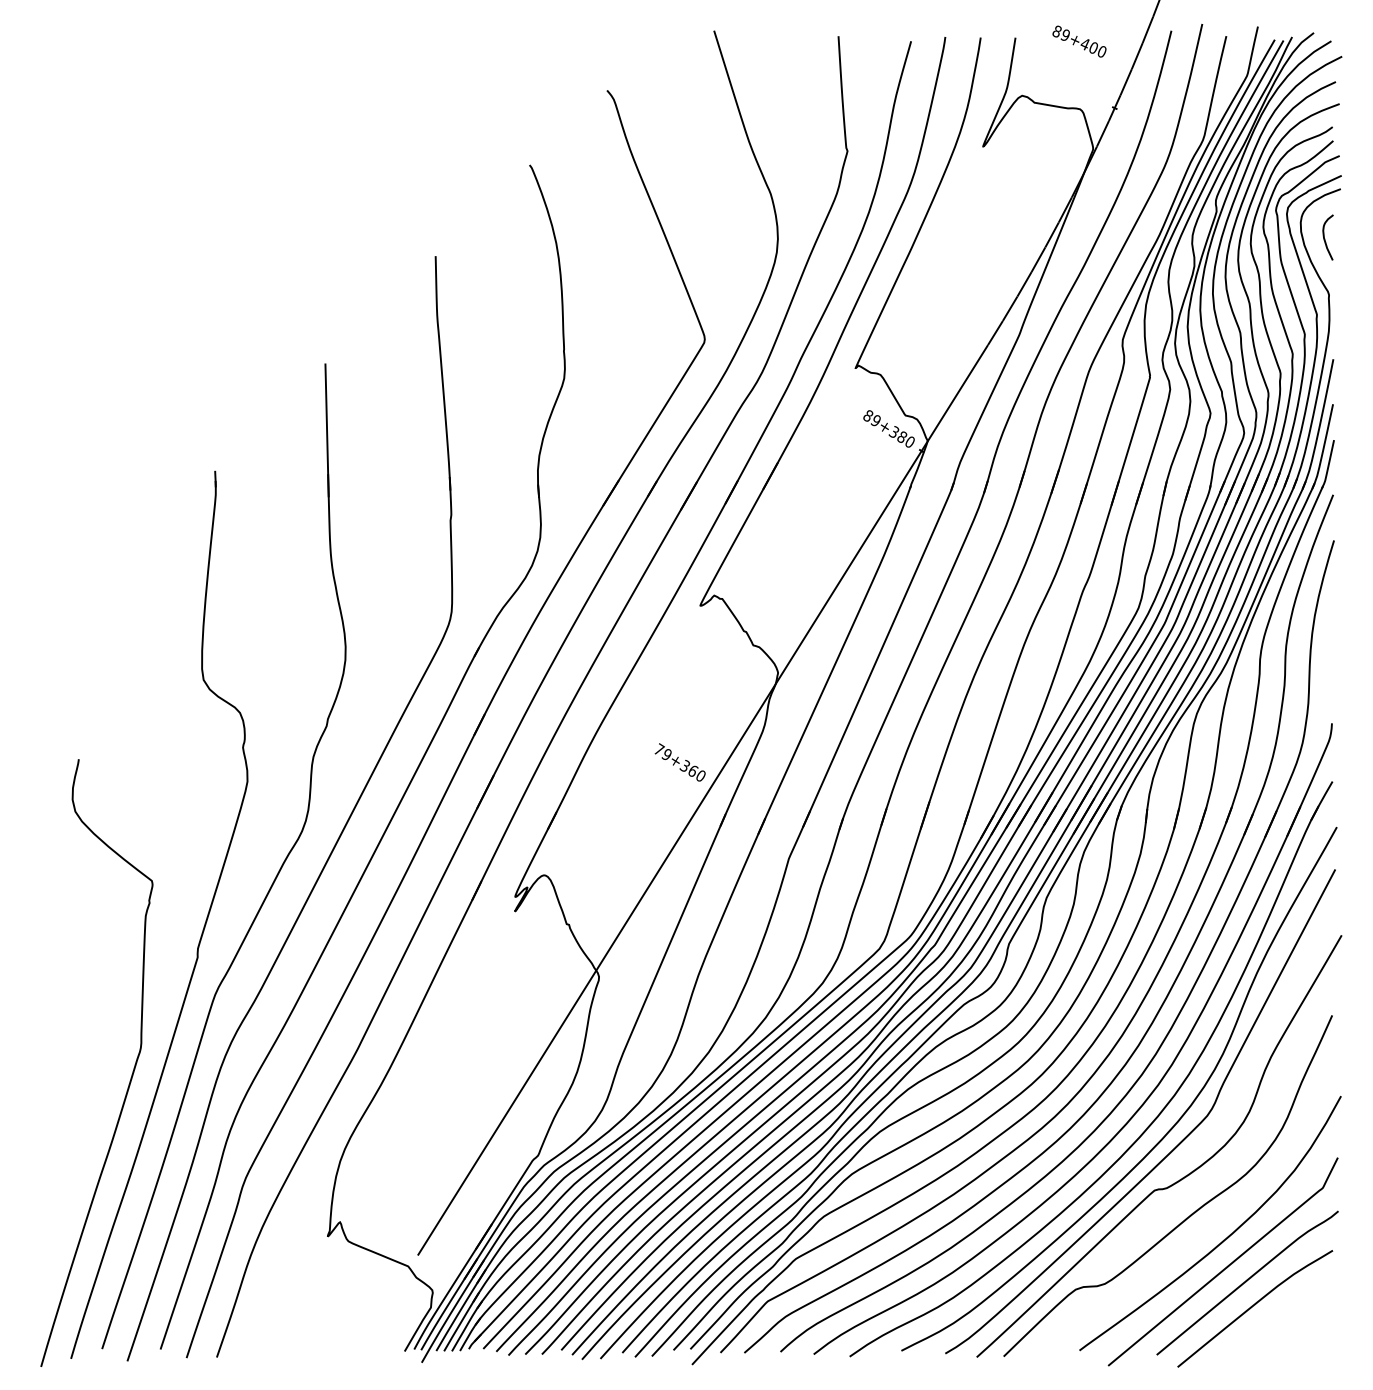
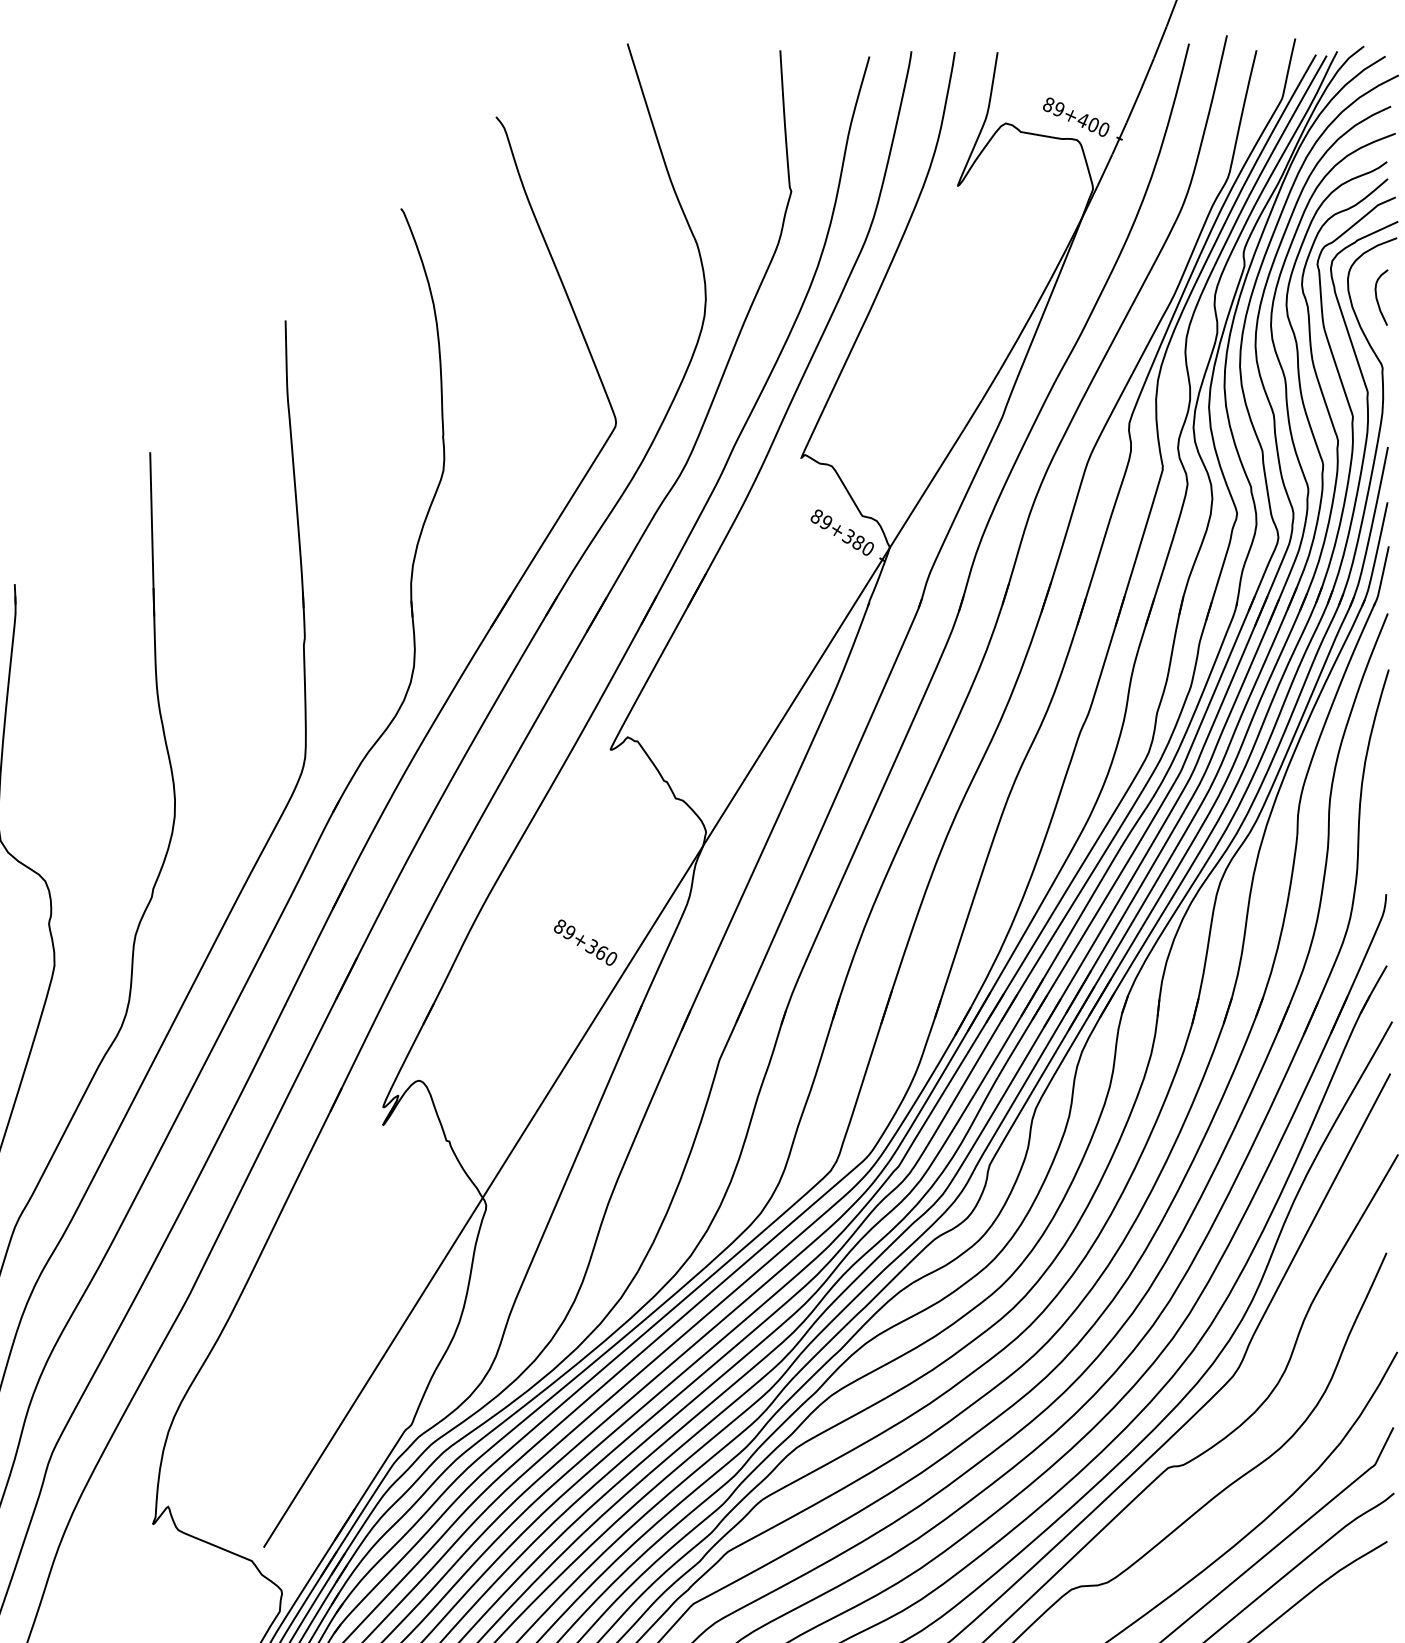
text: (1079, 41) -> (1076, 117), moved
text: (659, 749) -> (560, 926), 79+360 -> 89+360

